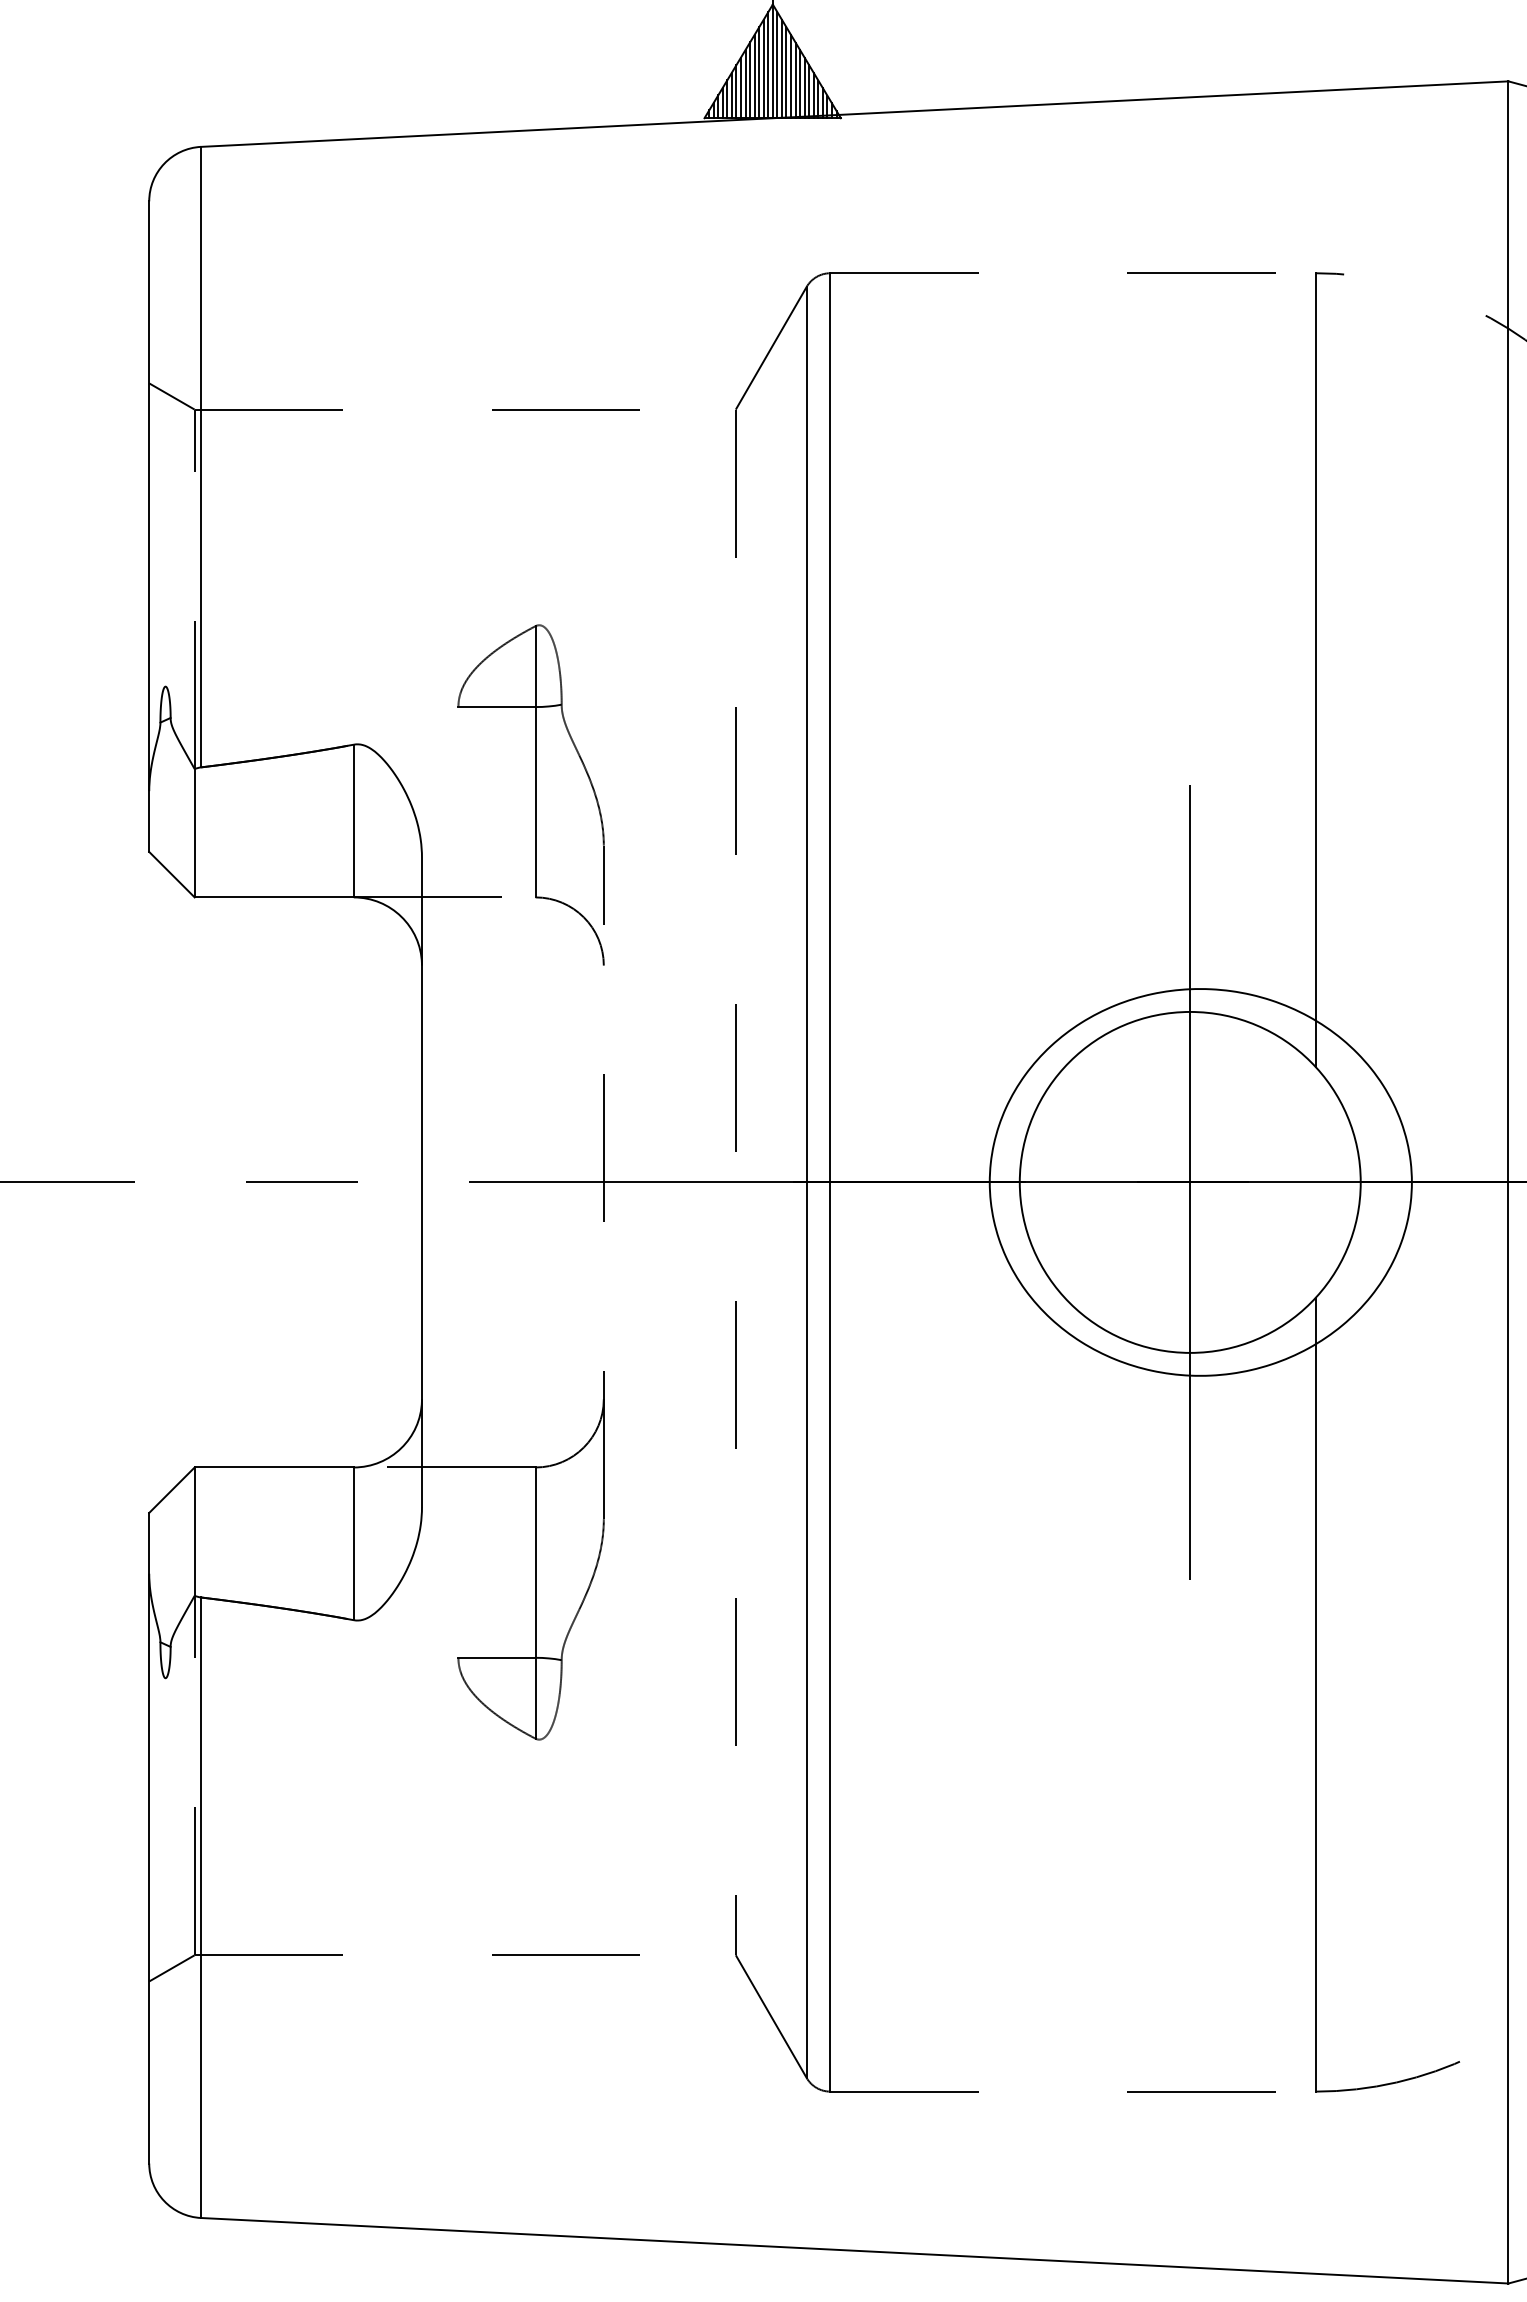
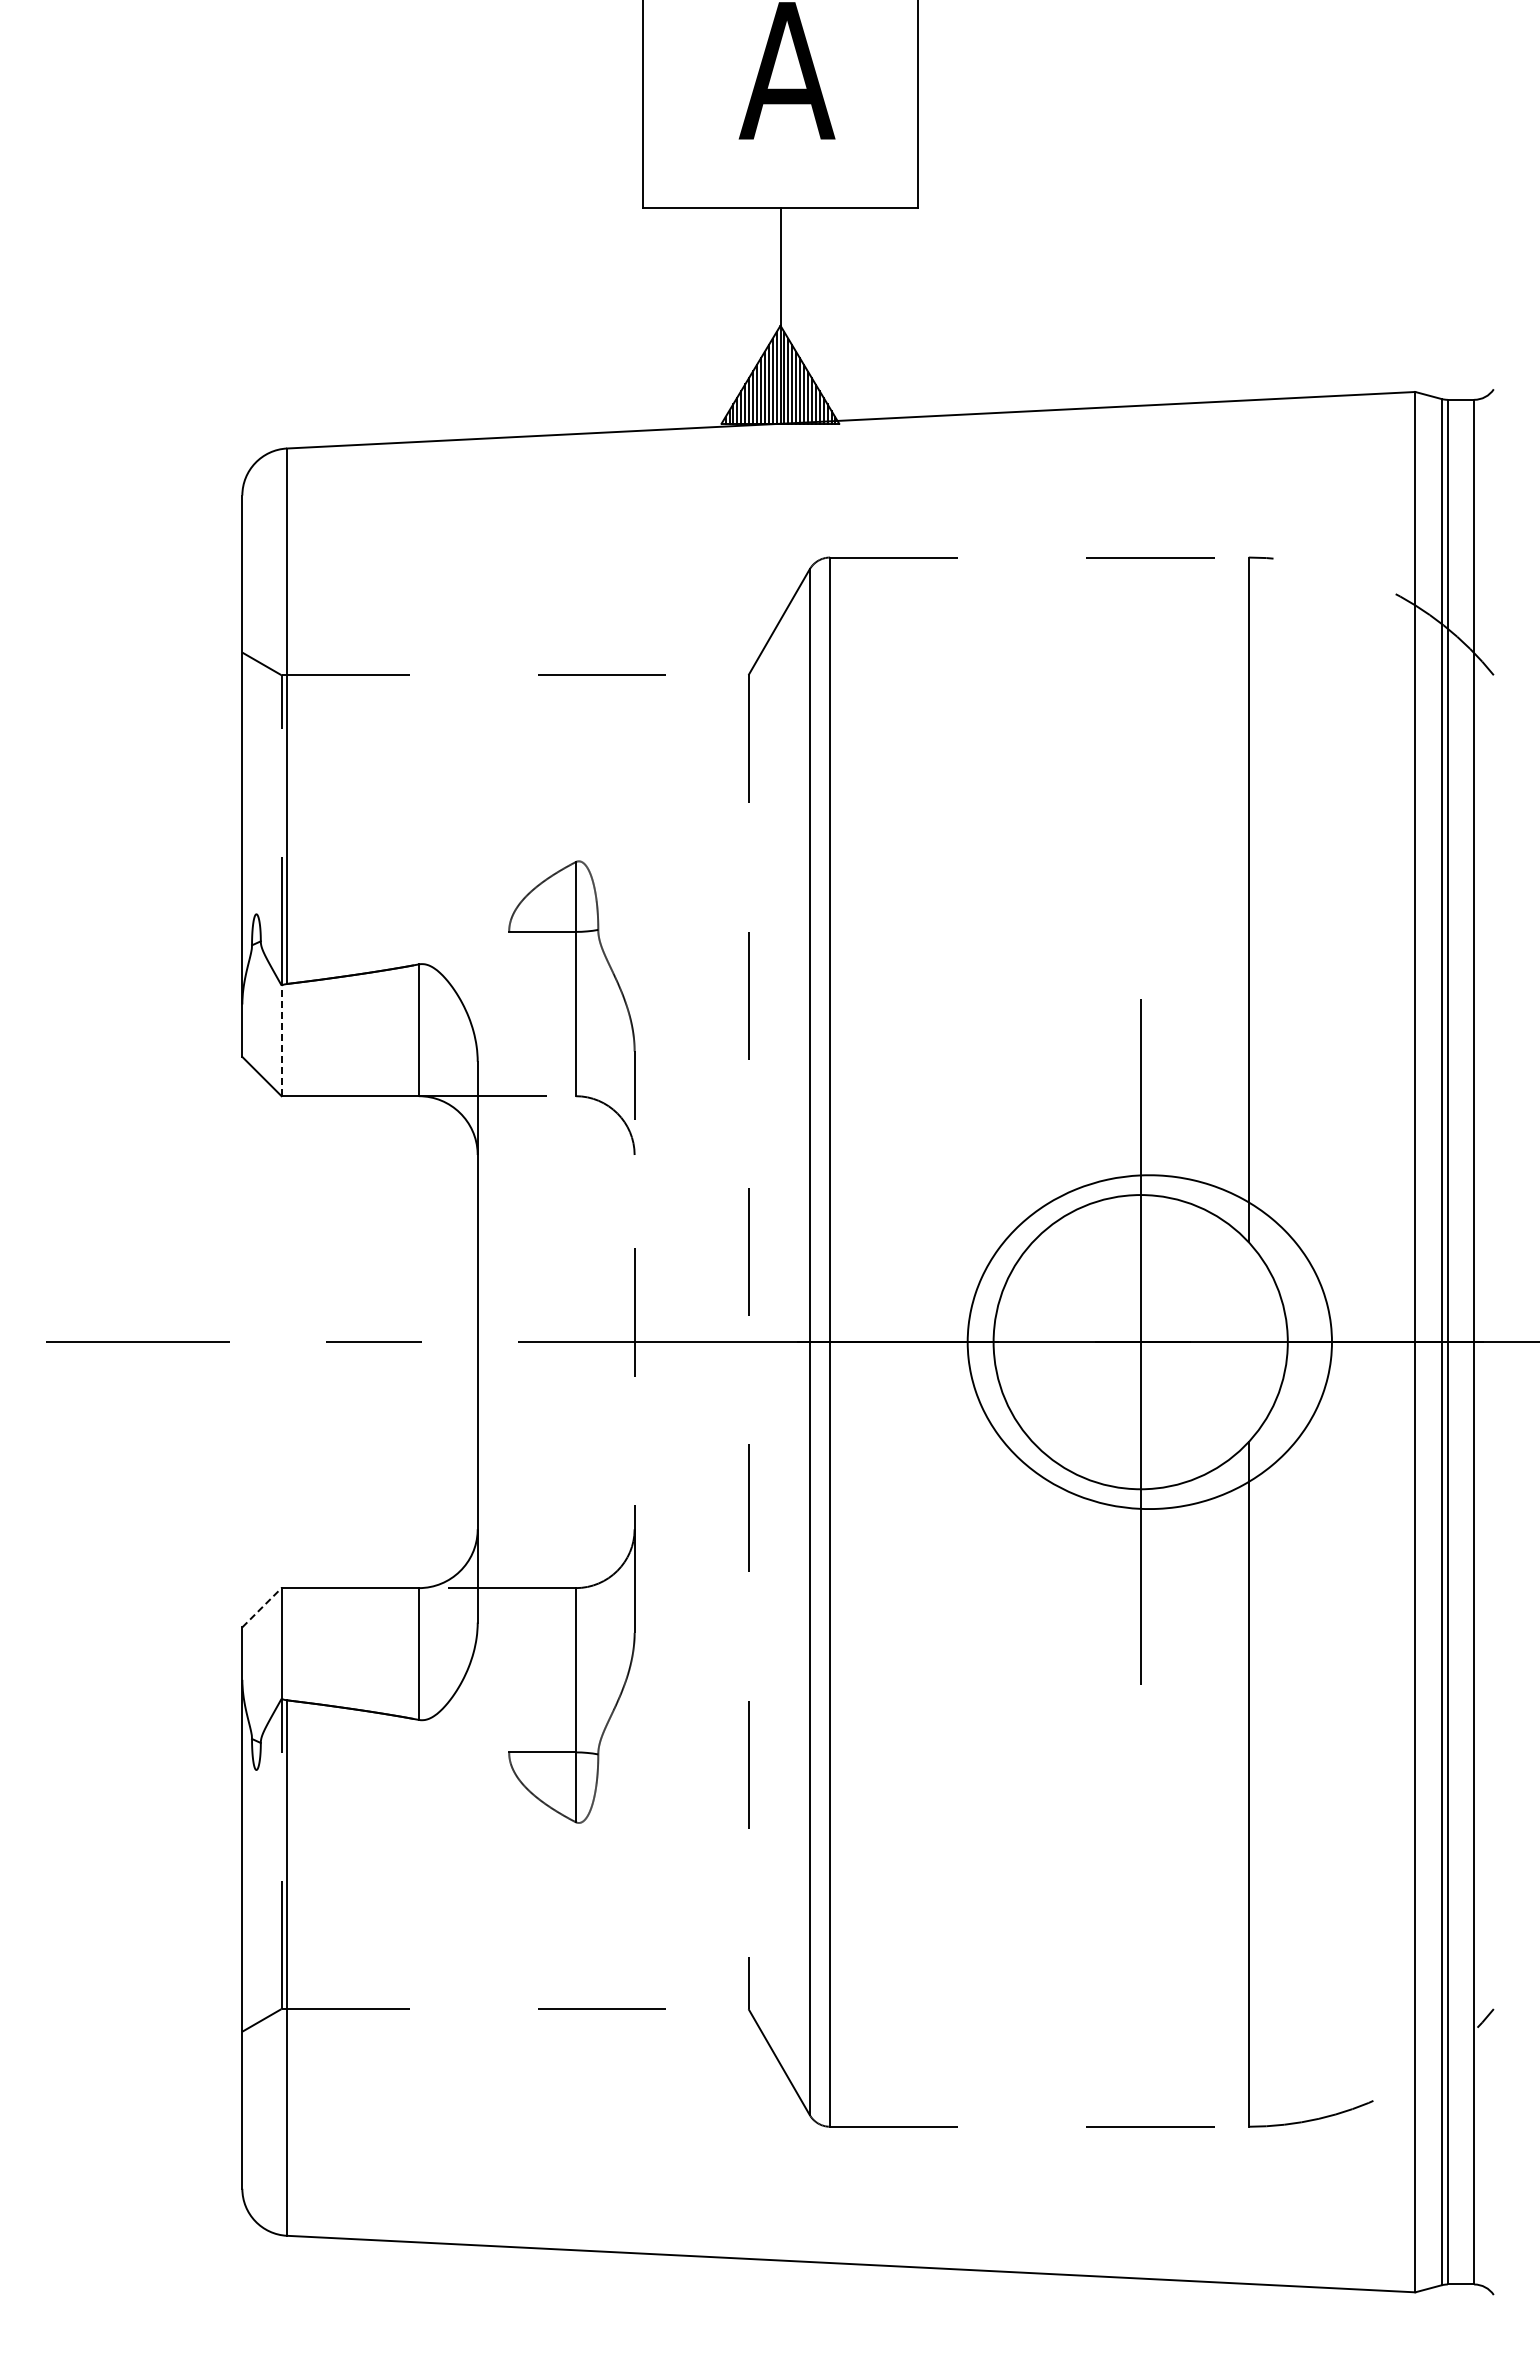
line: (194, 832) -> (281, 1040), solid -> dashed
line: (171, 1489) -> (261, 1607), solid -> dashed

